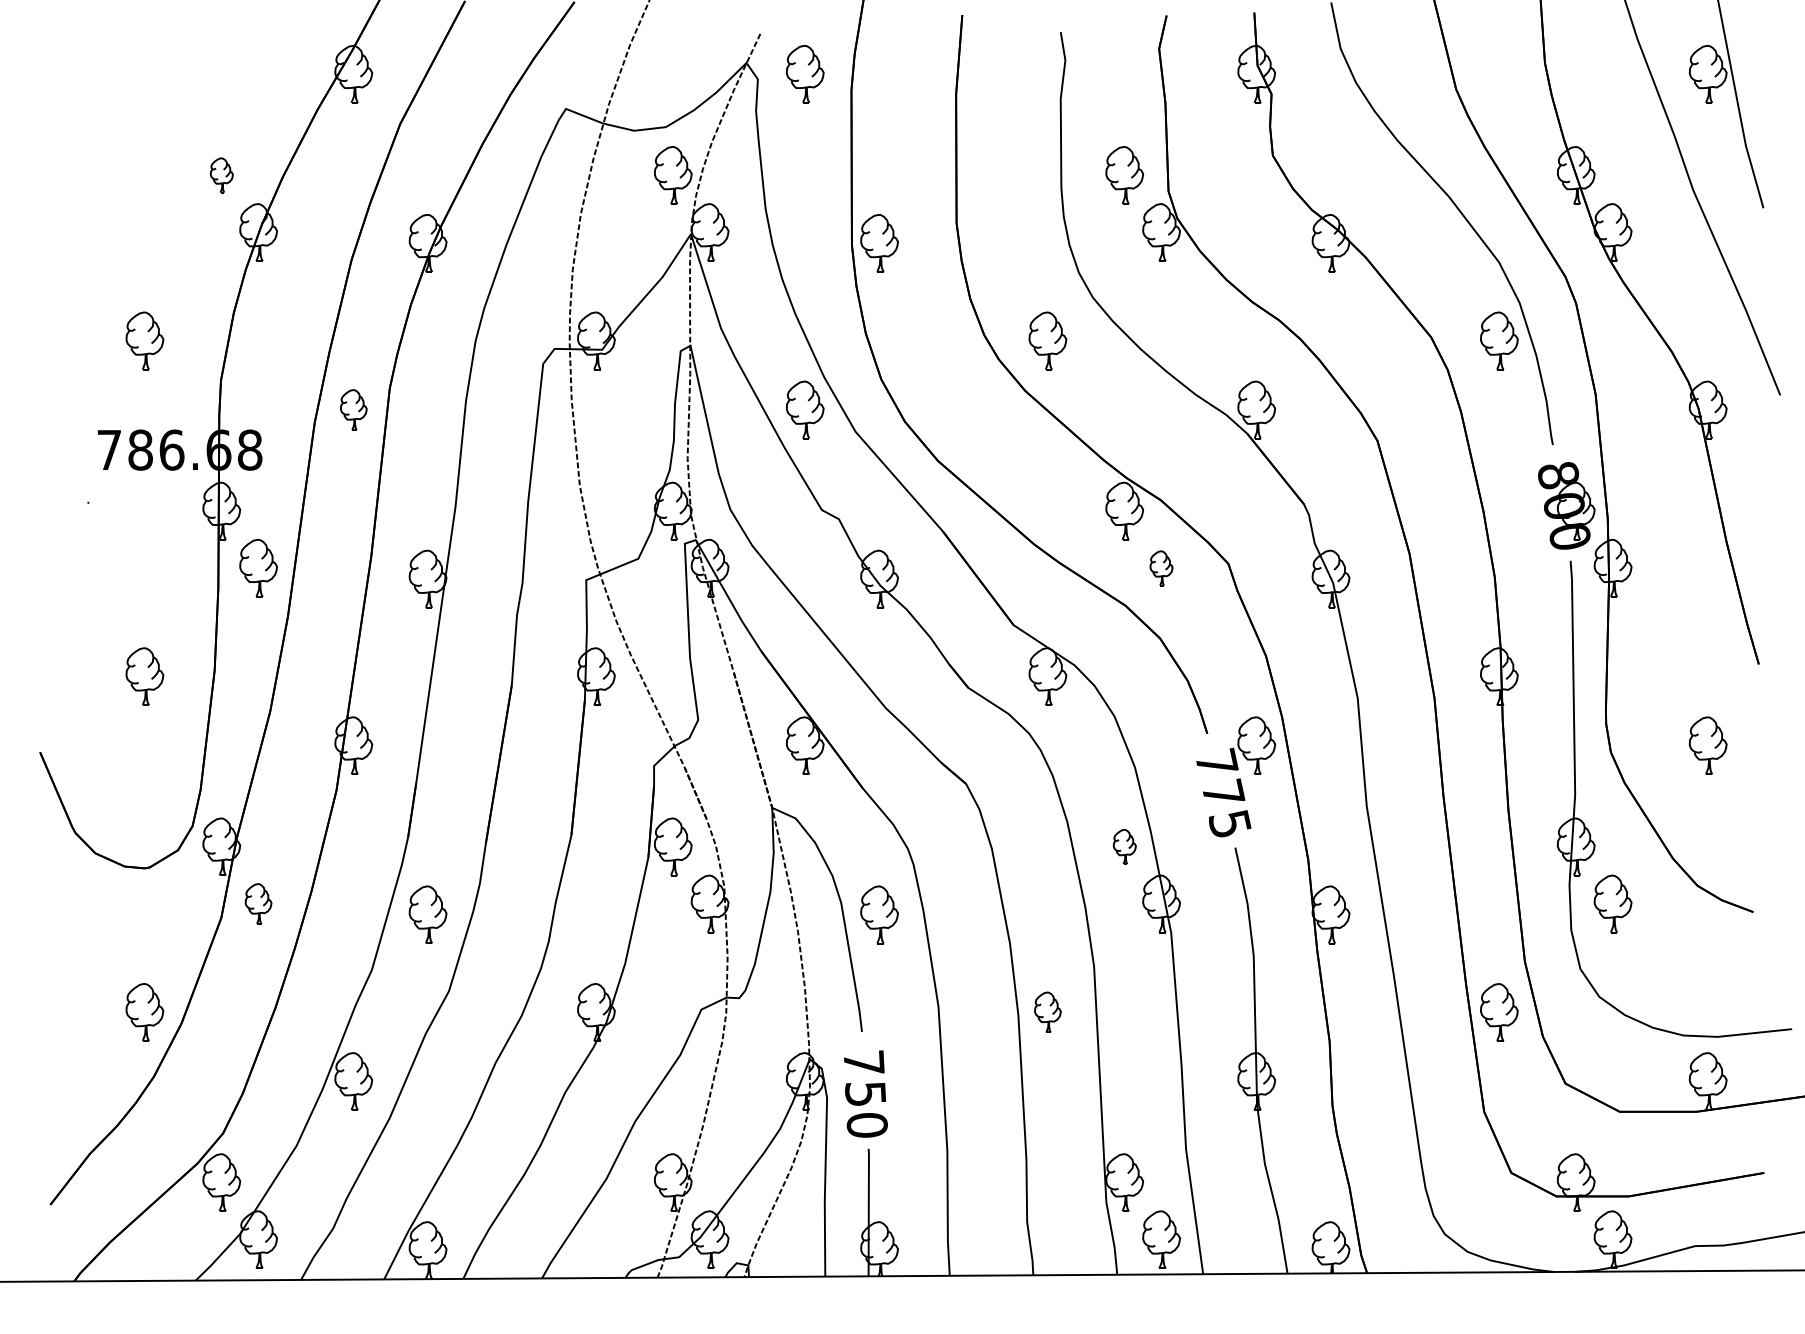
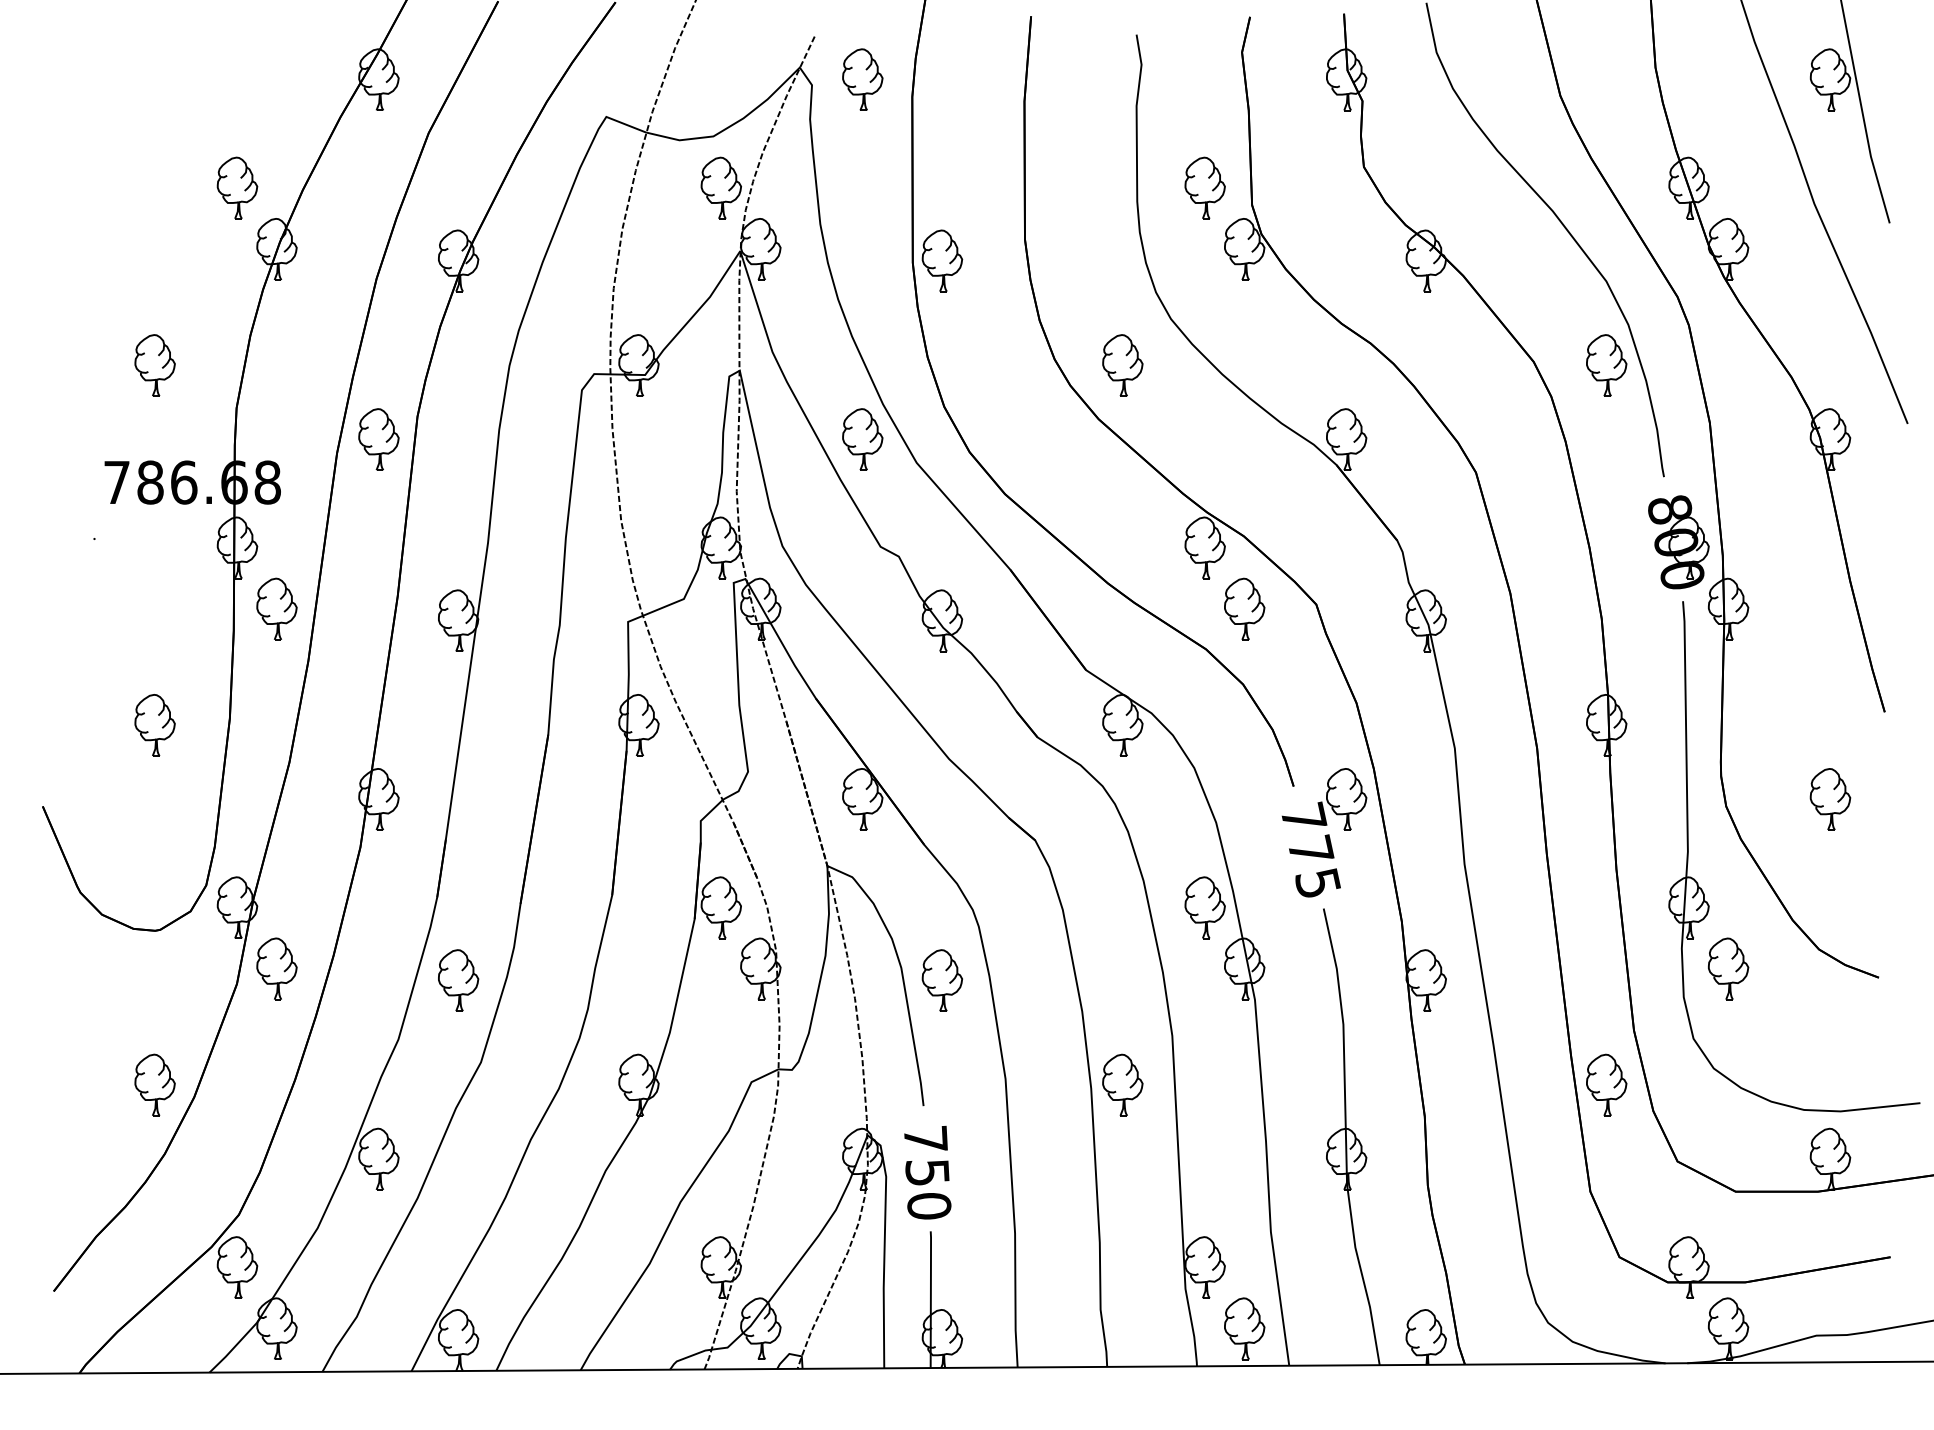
part: (221, 175) -> (237, 188), size x1.67
part: (353, 409) -> (378, 439), size x1.43
part: (1161, 568) -> (1244, 609), size x1.67
part: (1124, 846) -> (1204, 907), size x1.67
part: (258, 903) -> (276, 968), size x1.43
part: (1047, 1012) -> (1122, 1085), size x1.43

